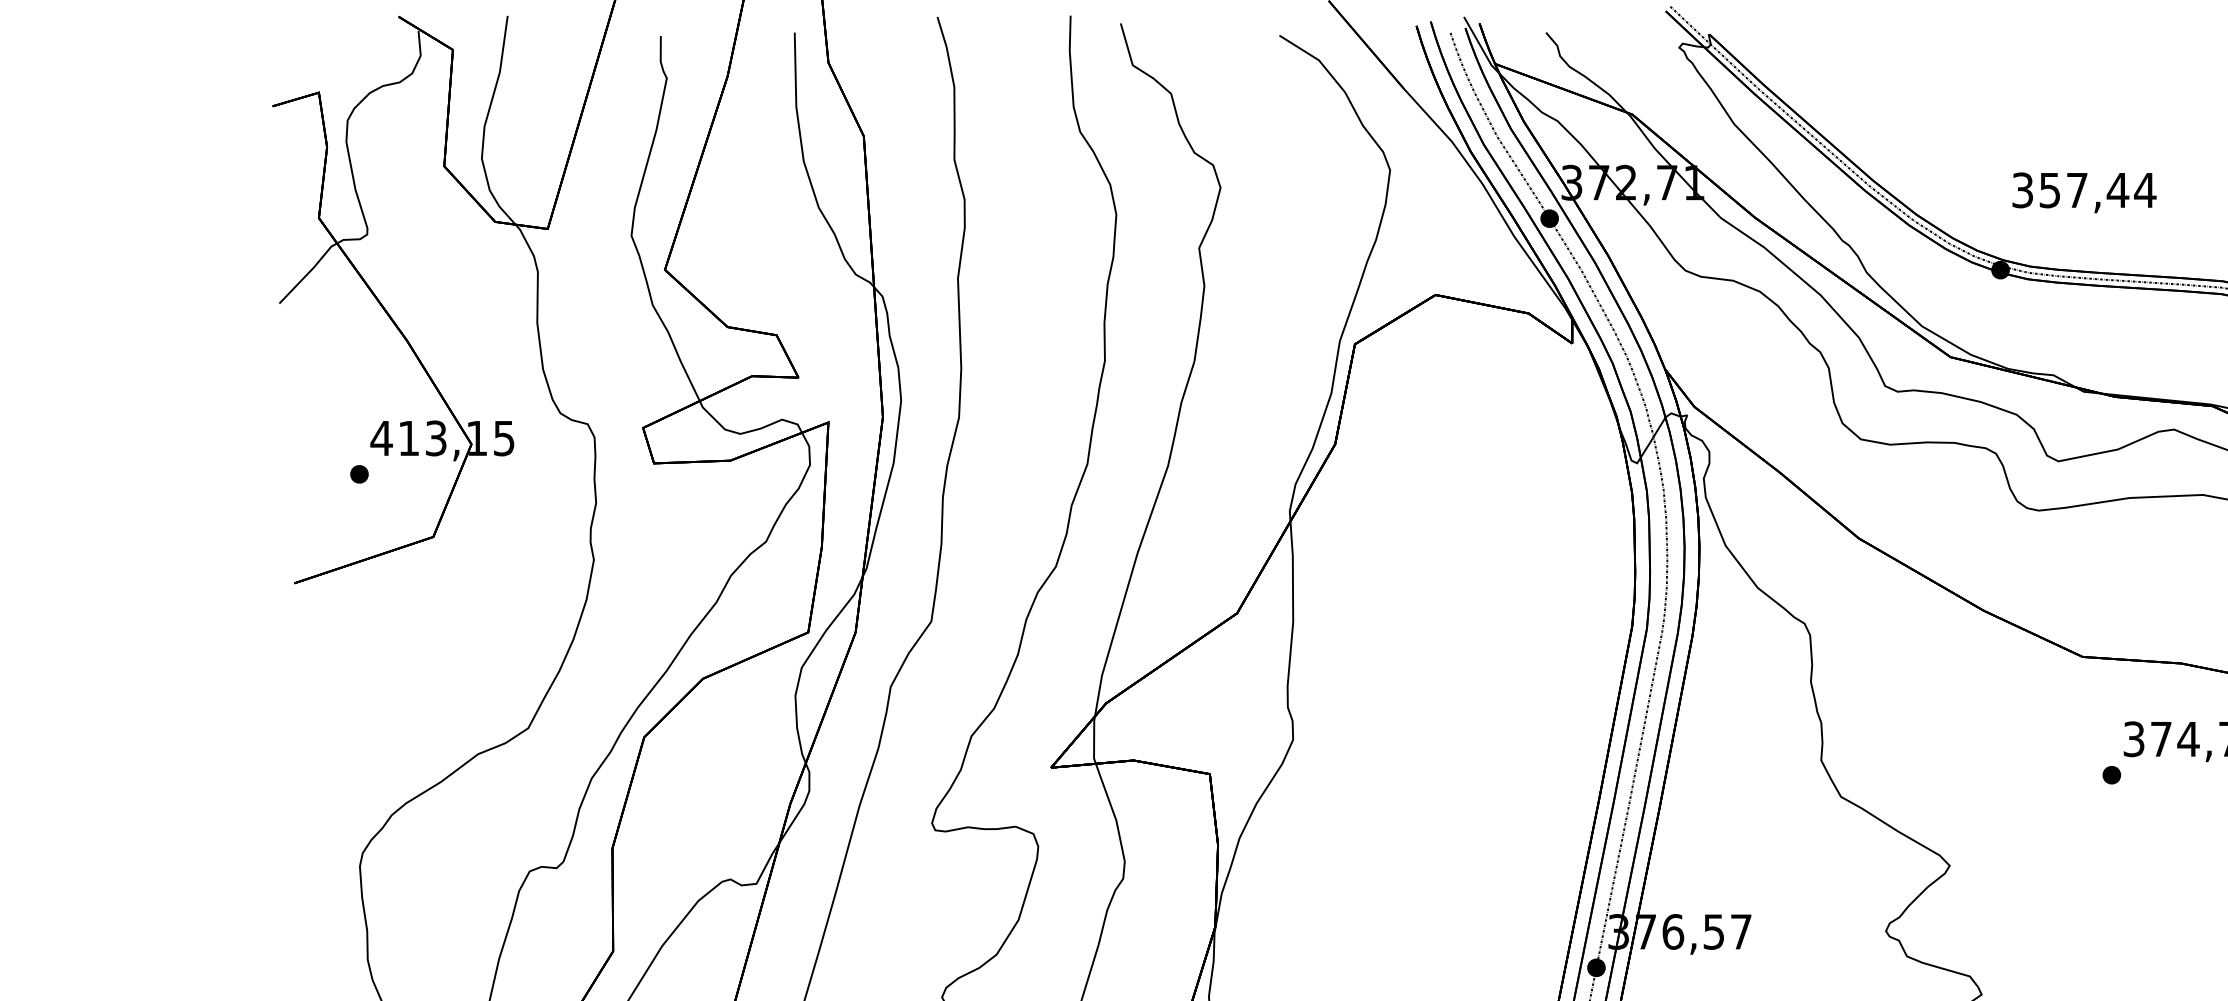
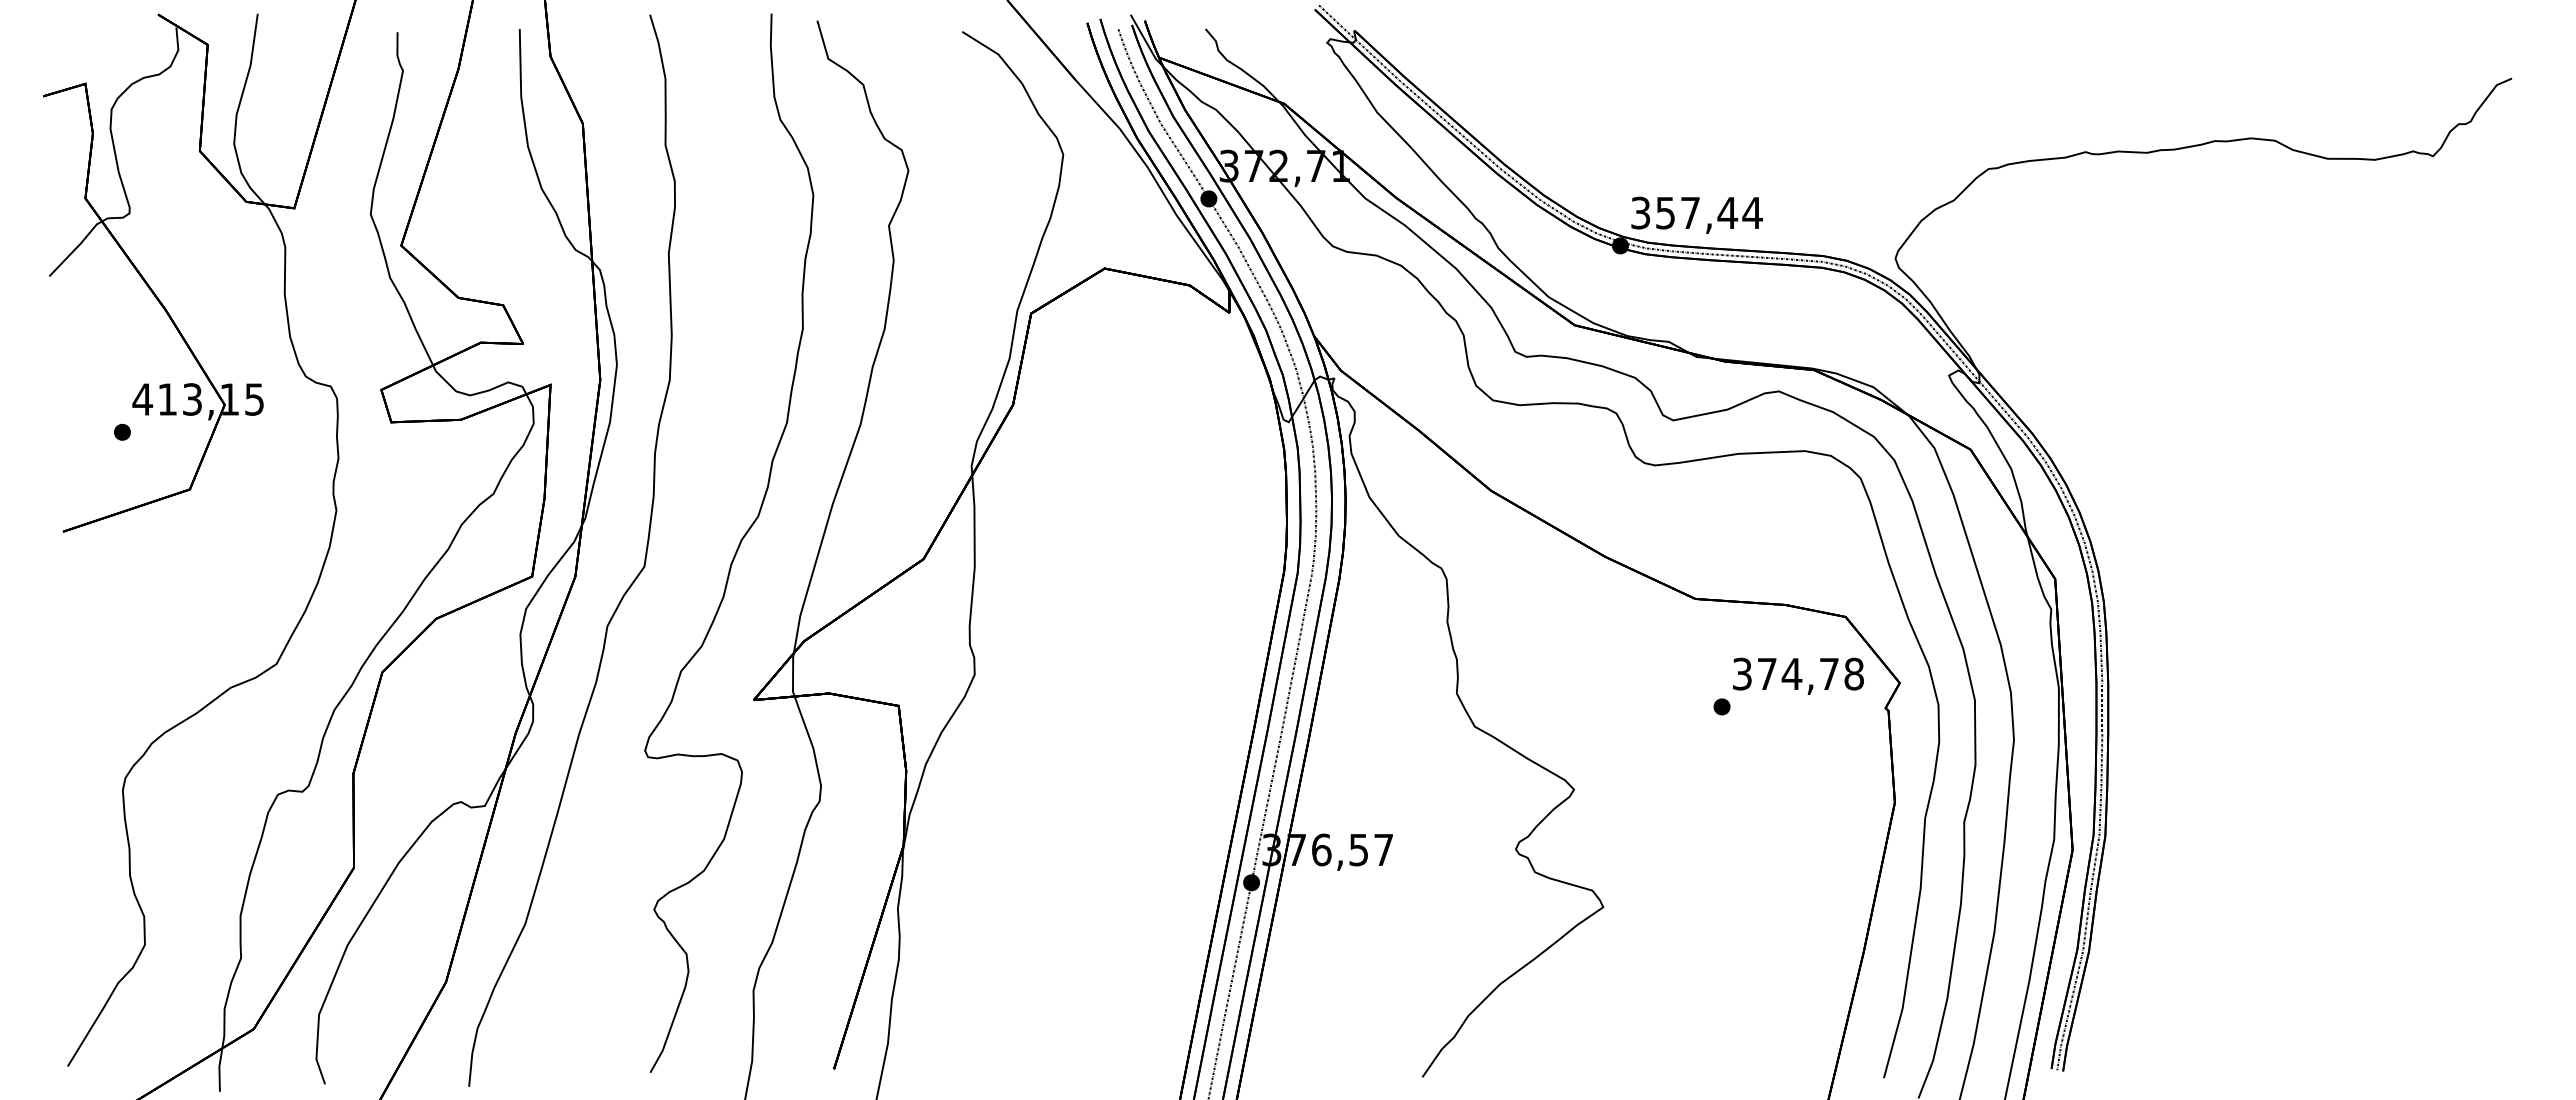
text: (2083, 191) -> (1696, 214), moved

